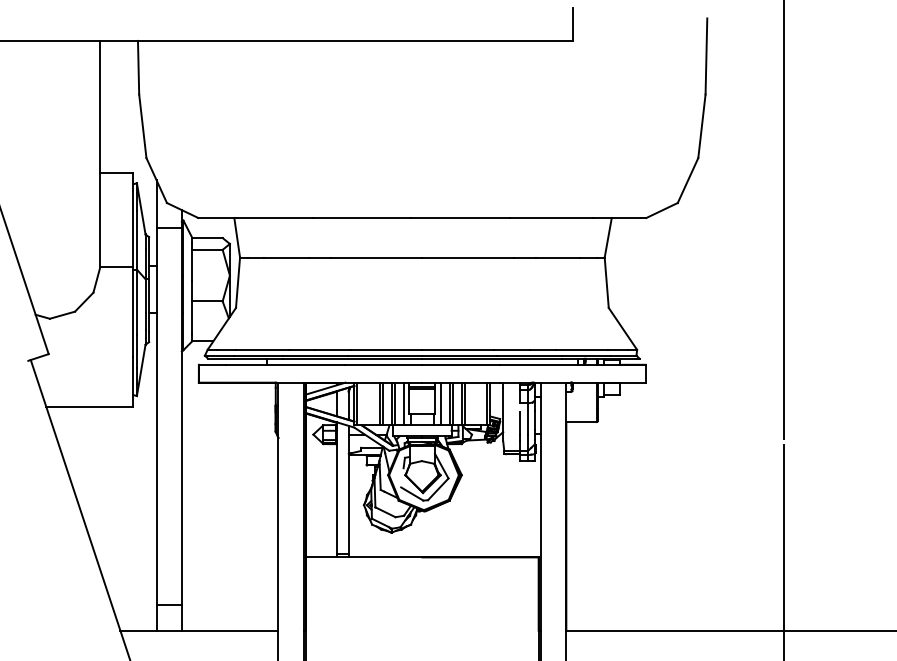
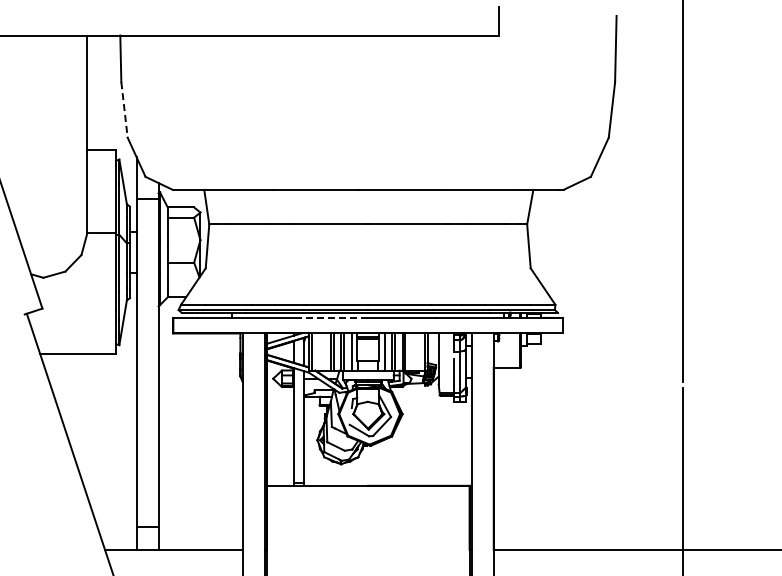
line: (142, 125) -> (124, 109), solid -> dashed
line: (383, 364) -> (334, 317), solid -> dashed

